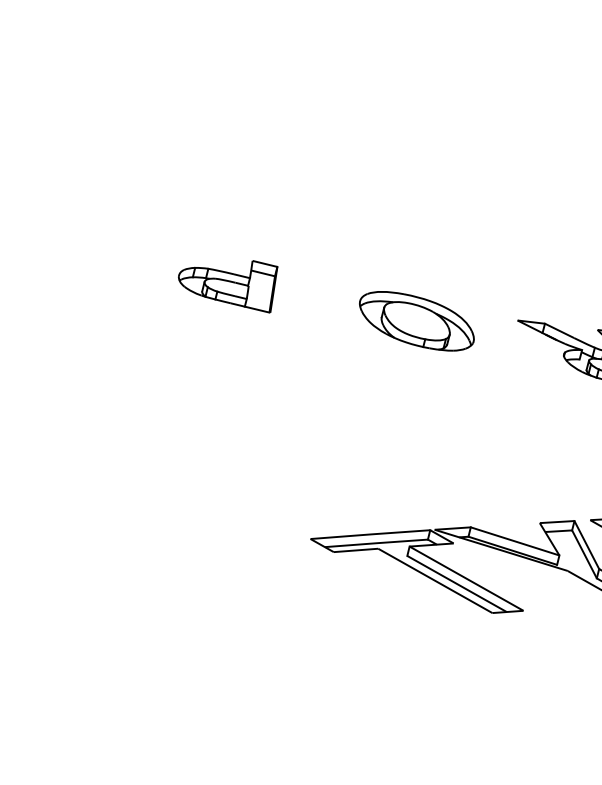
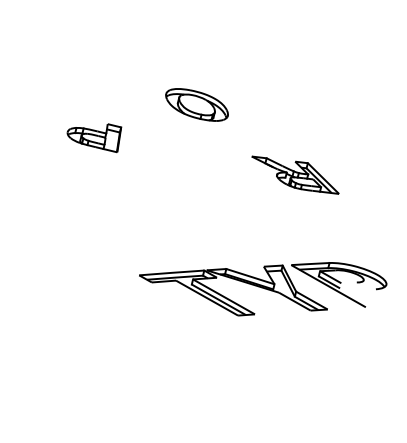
part: (415, 320) -> (196, 104), moved

